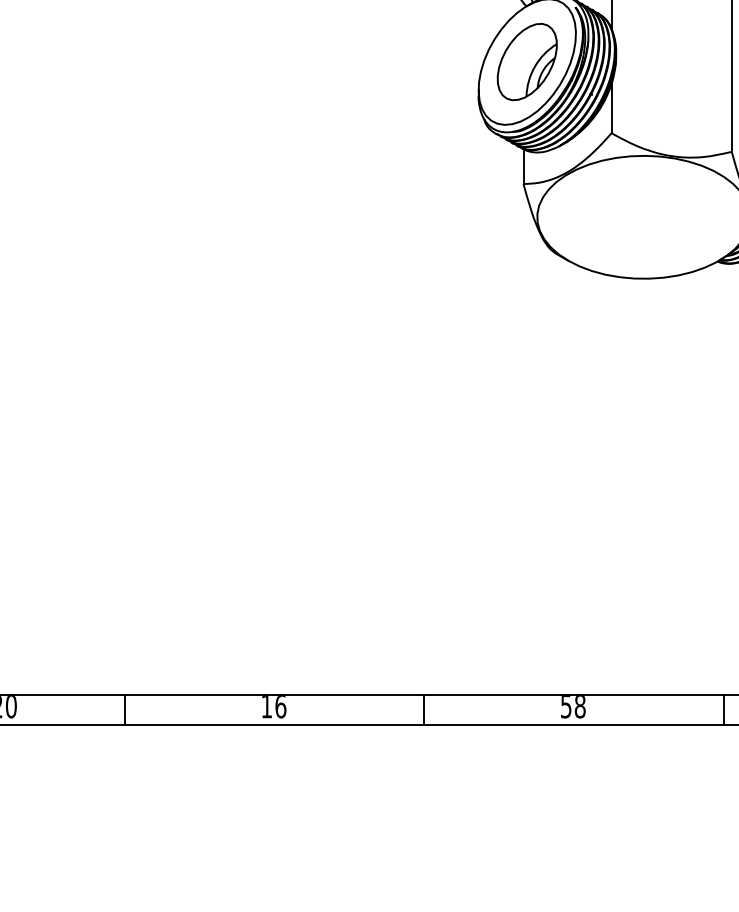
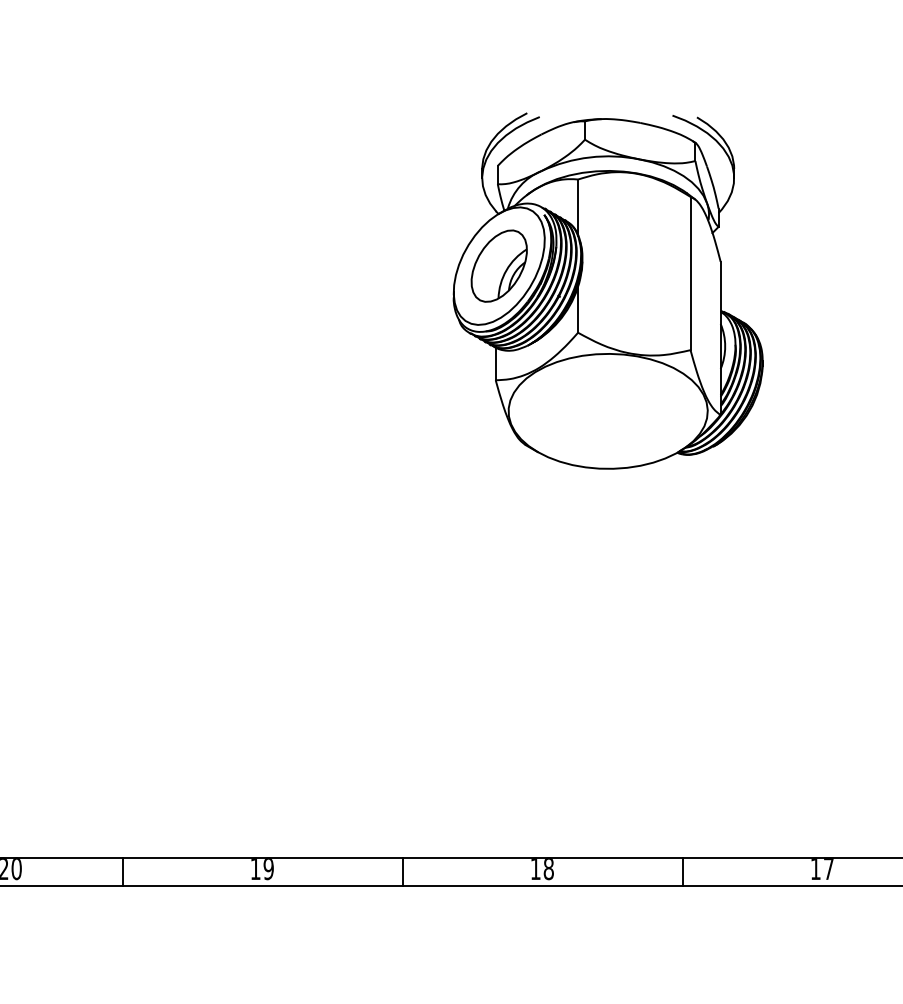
text: (280, 707) -> (268, 869), 16 -> 19
text: (566, 707) -> (535, 869), 58 -> 18

